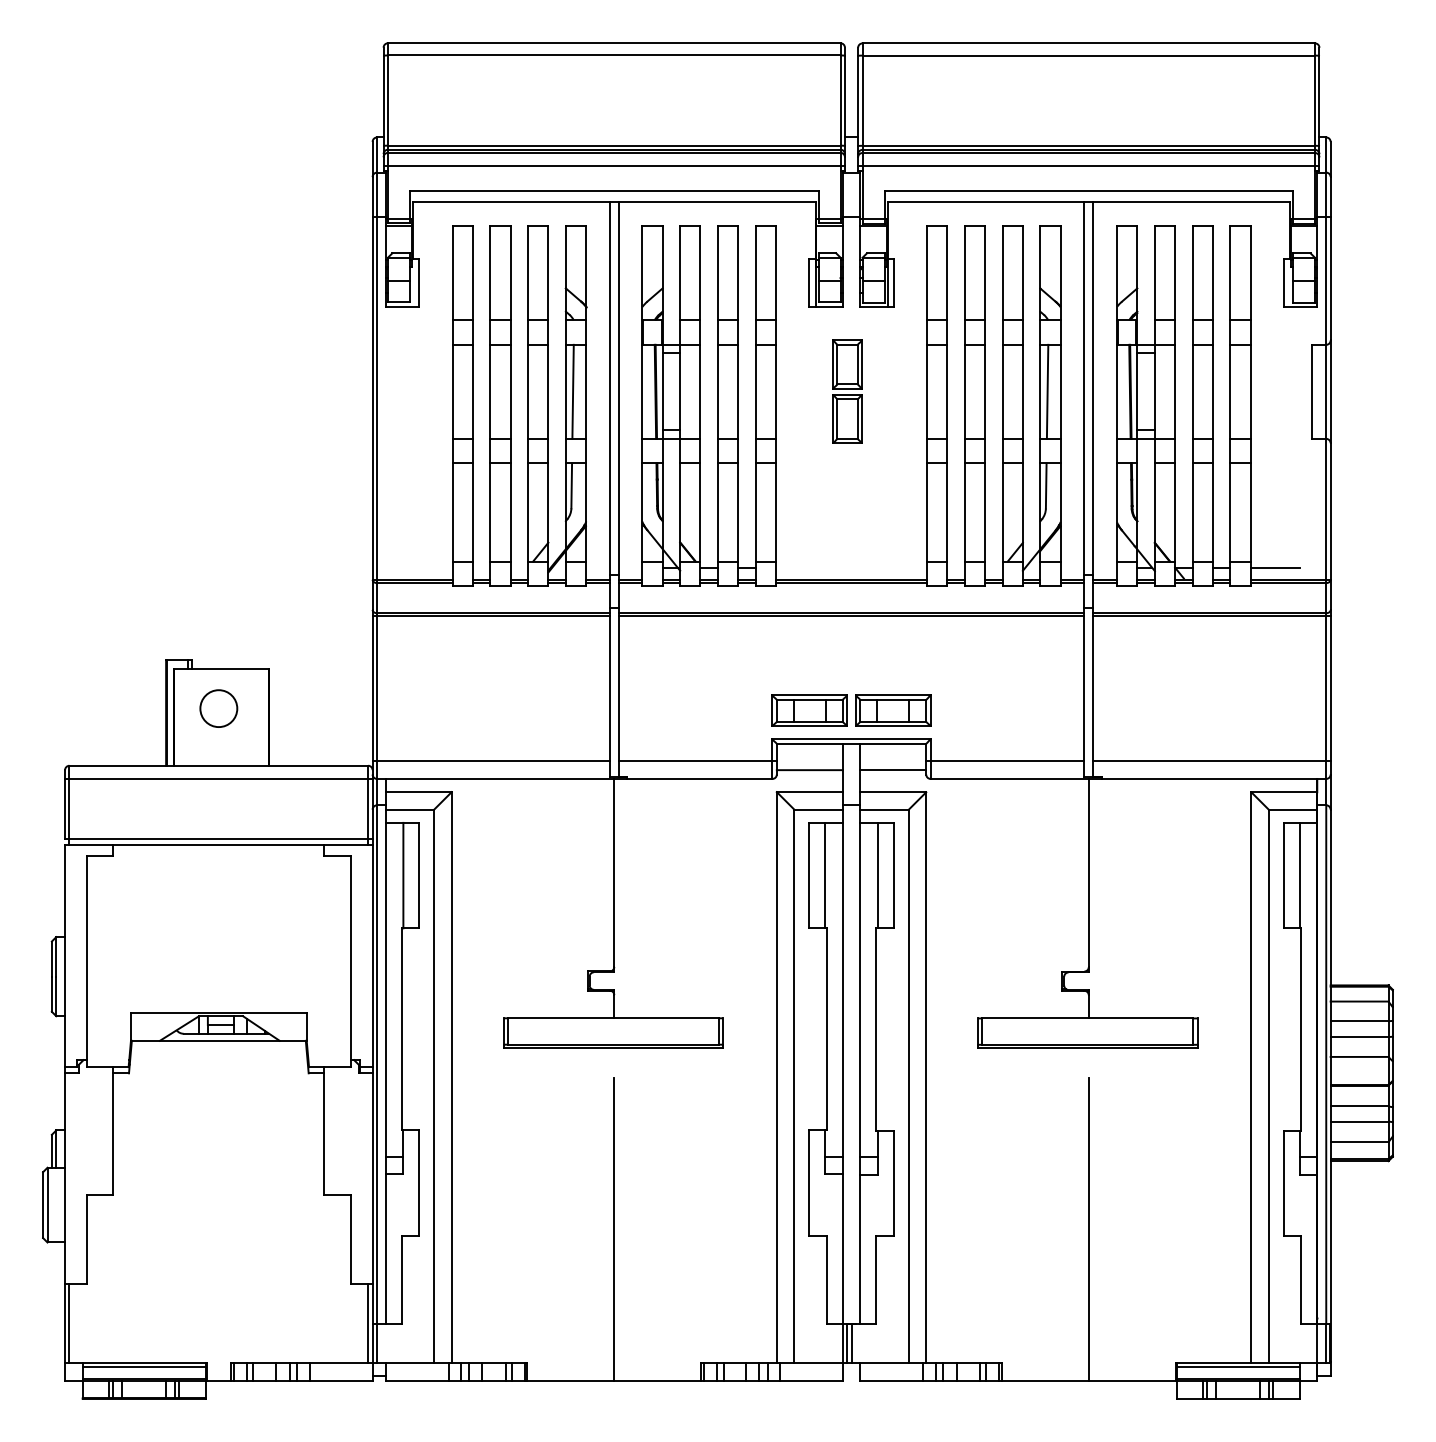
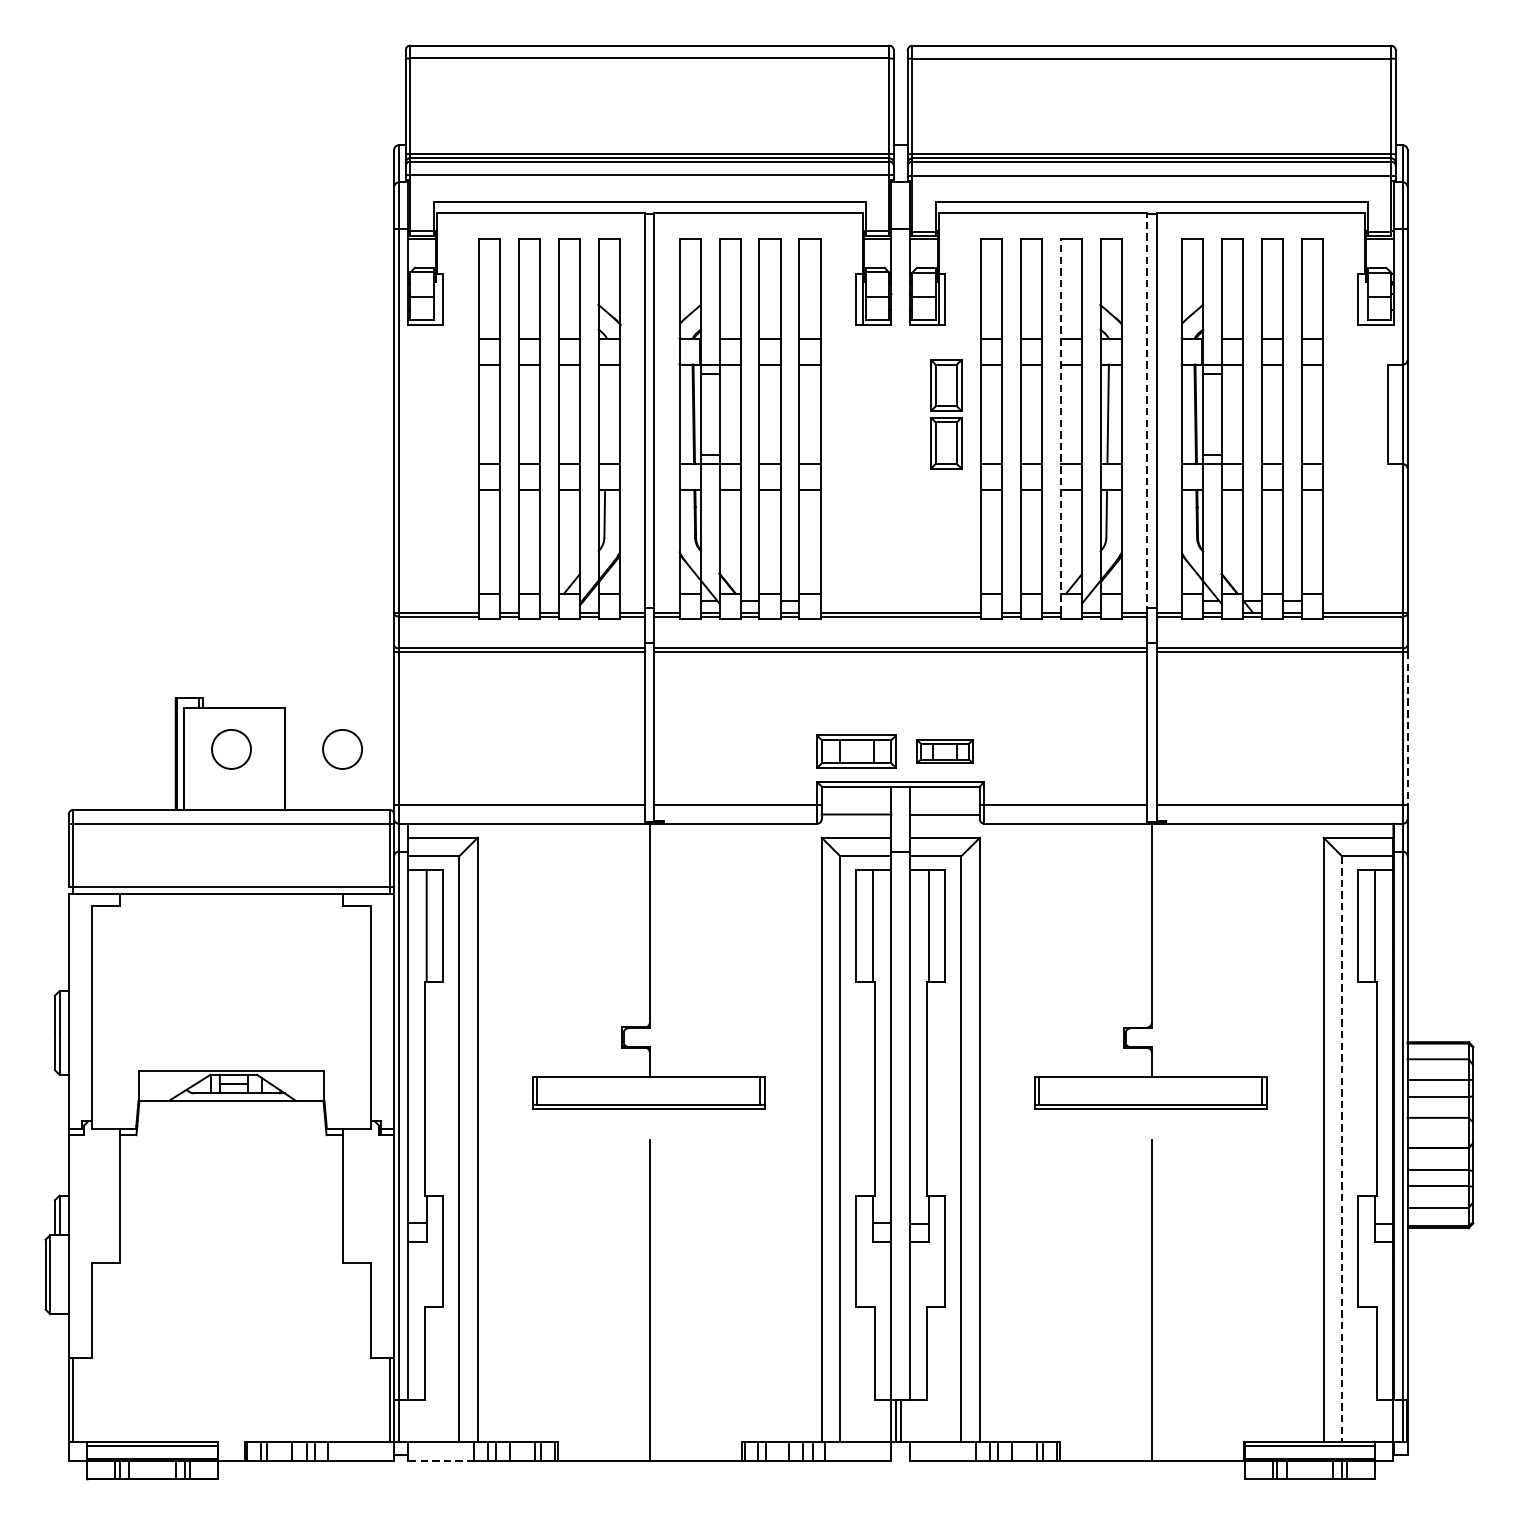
line: (1084, 390) -> (1147, 412), solid -> dashed
line: (572, 391) -> (605, 413), removed
part: (847, 391) -> (946, 413), moved
line: (1002, 403) -> (1060, 426), solid -> dashed
line: (1274, 568) -> (1348, 601), removed
line: (1330, 689) -> (1407, 729), solid -> dashed
circle: (323, 708) -> (342, 749), added
part: (893, 710) -> (945, 751), size x0.7
line: (1268, 1086) -> (1341, 1149), solid -> dashed
line: (416, 1380) -> (440, 1460), solid -> dashed

